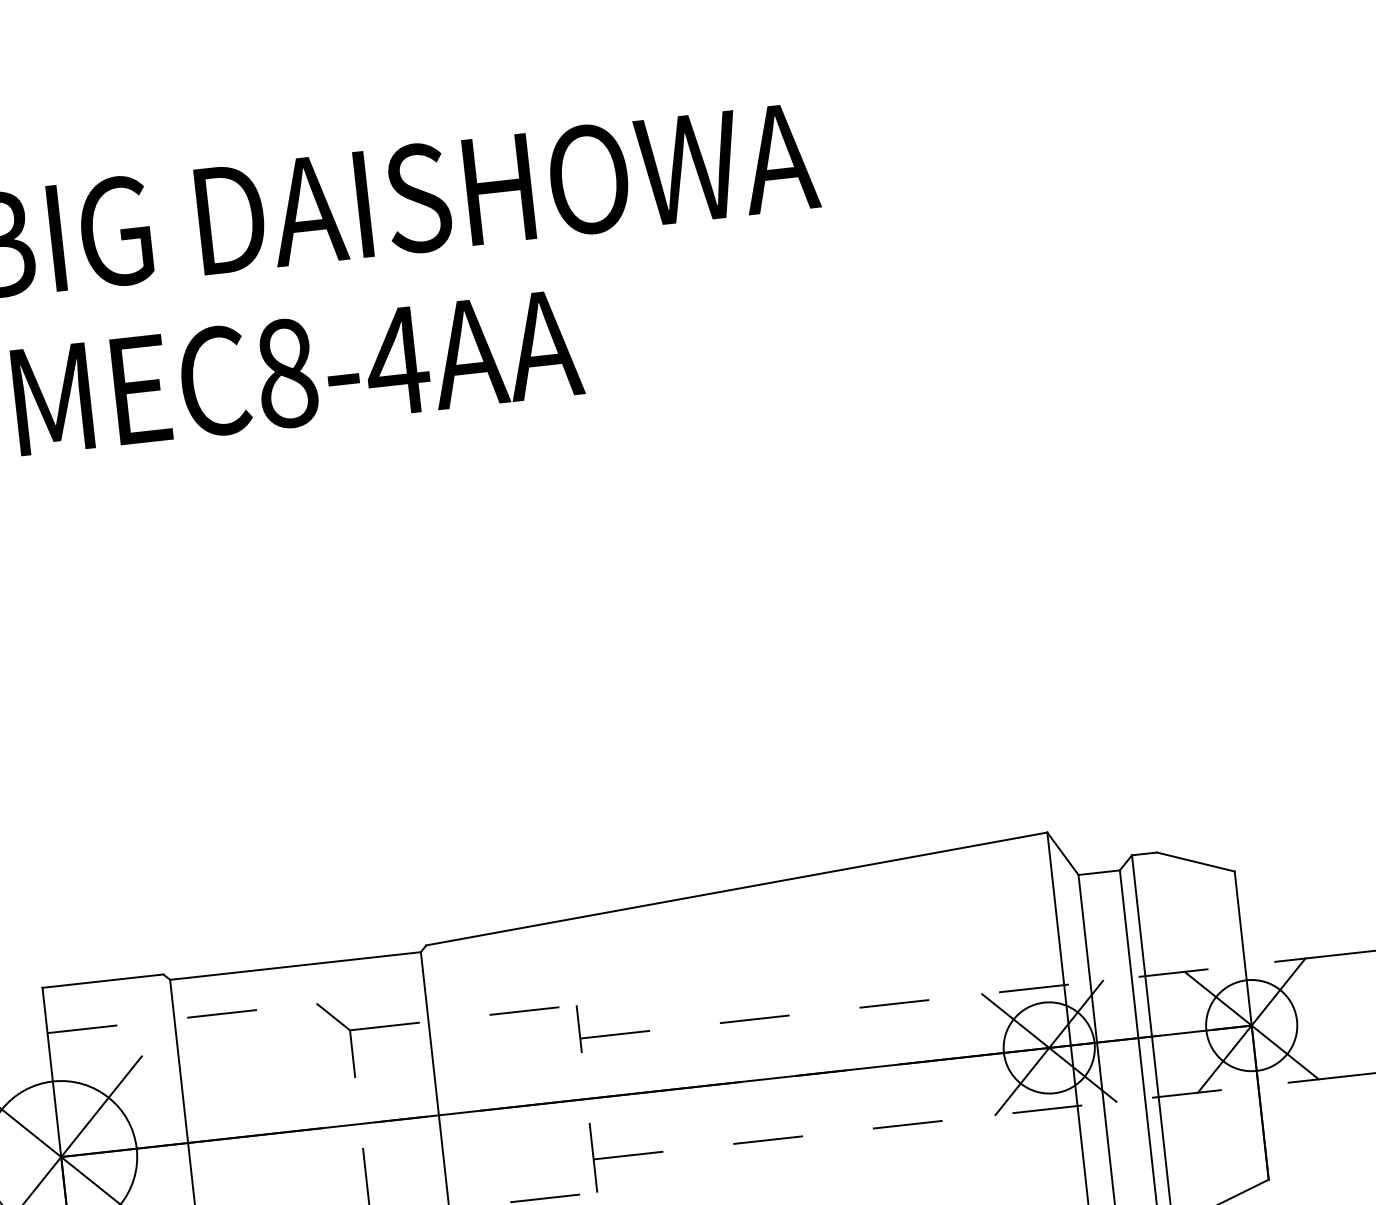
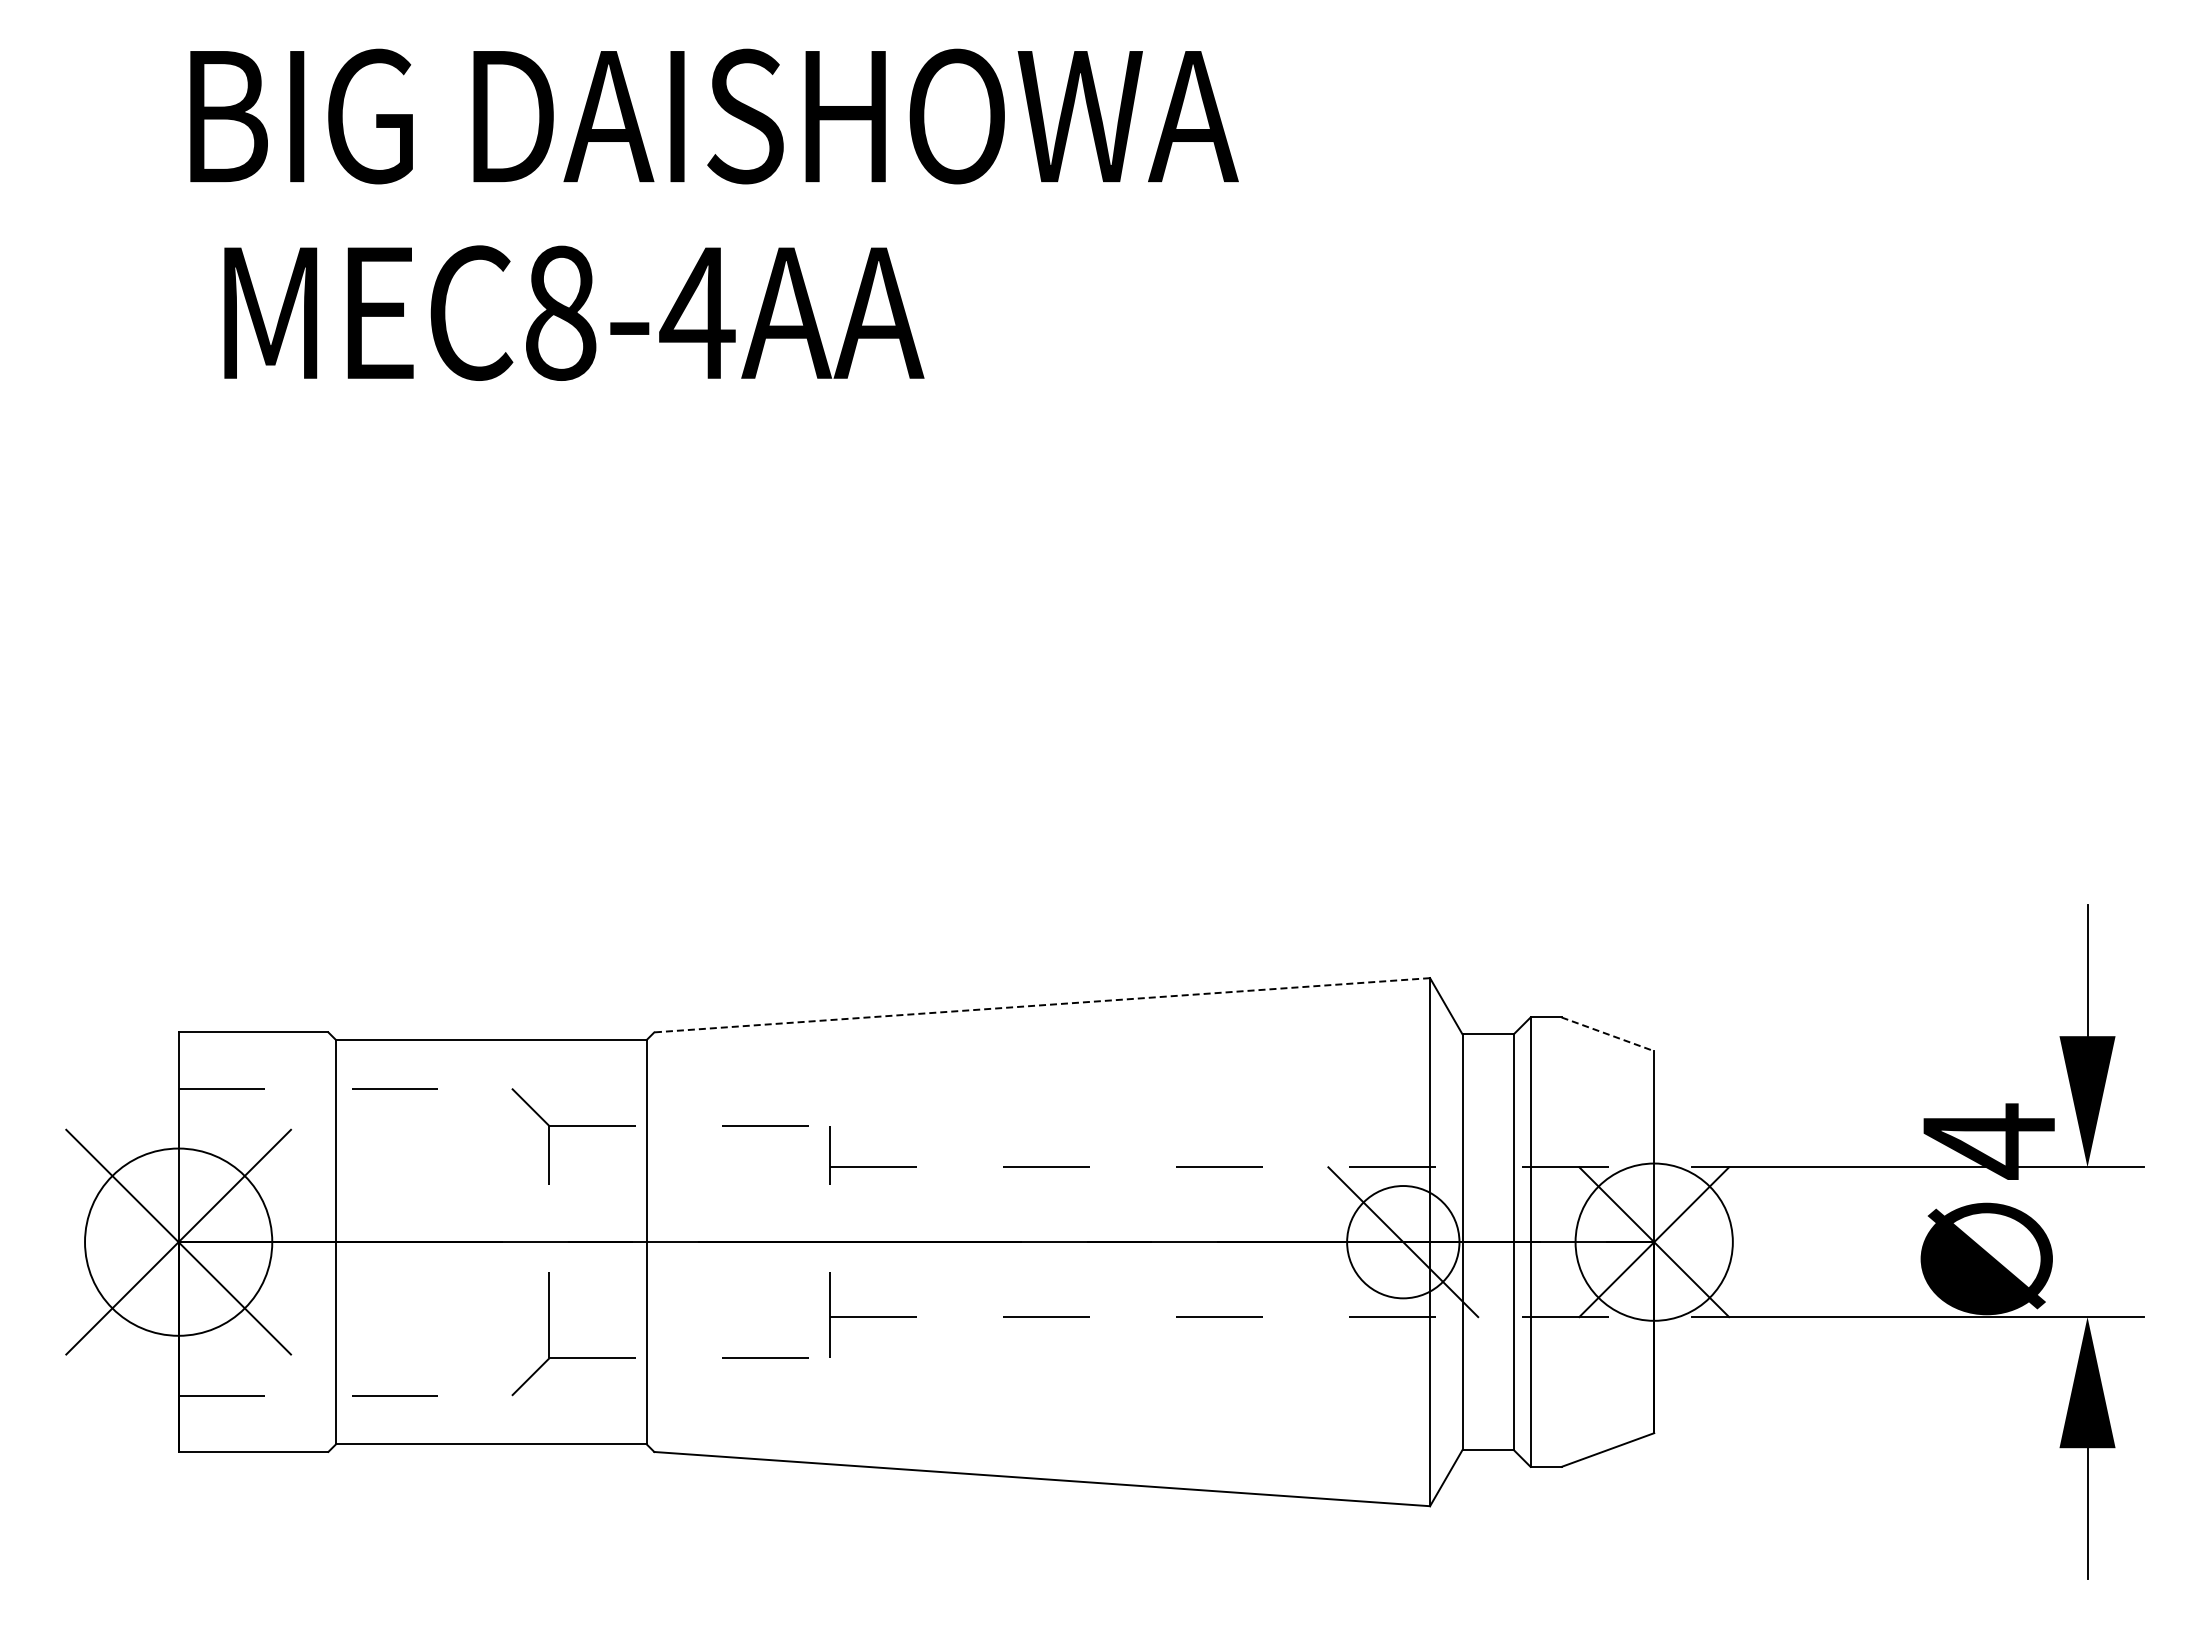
line: (1196, 862) -> (1608, 1034), solid -> dashed
line: (737, 889) -> (1042, 1005), solid -> dashed
circle: (1251, 1025) -> (1654, 1242), size x1.4
line: (1049, 1048) -> (1403, 1242), removed

